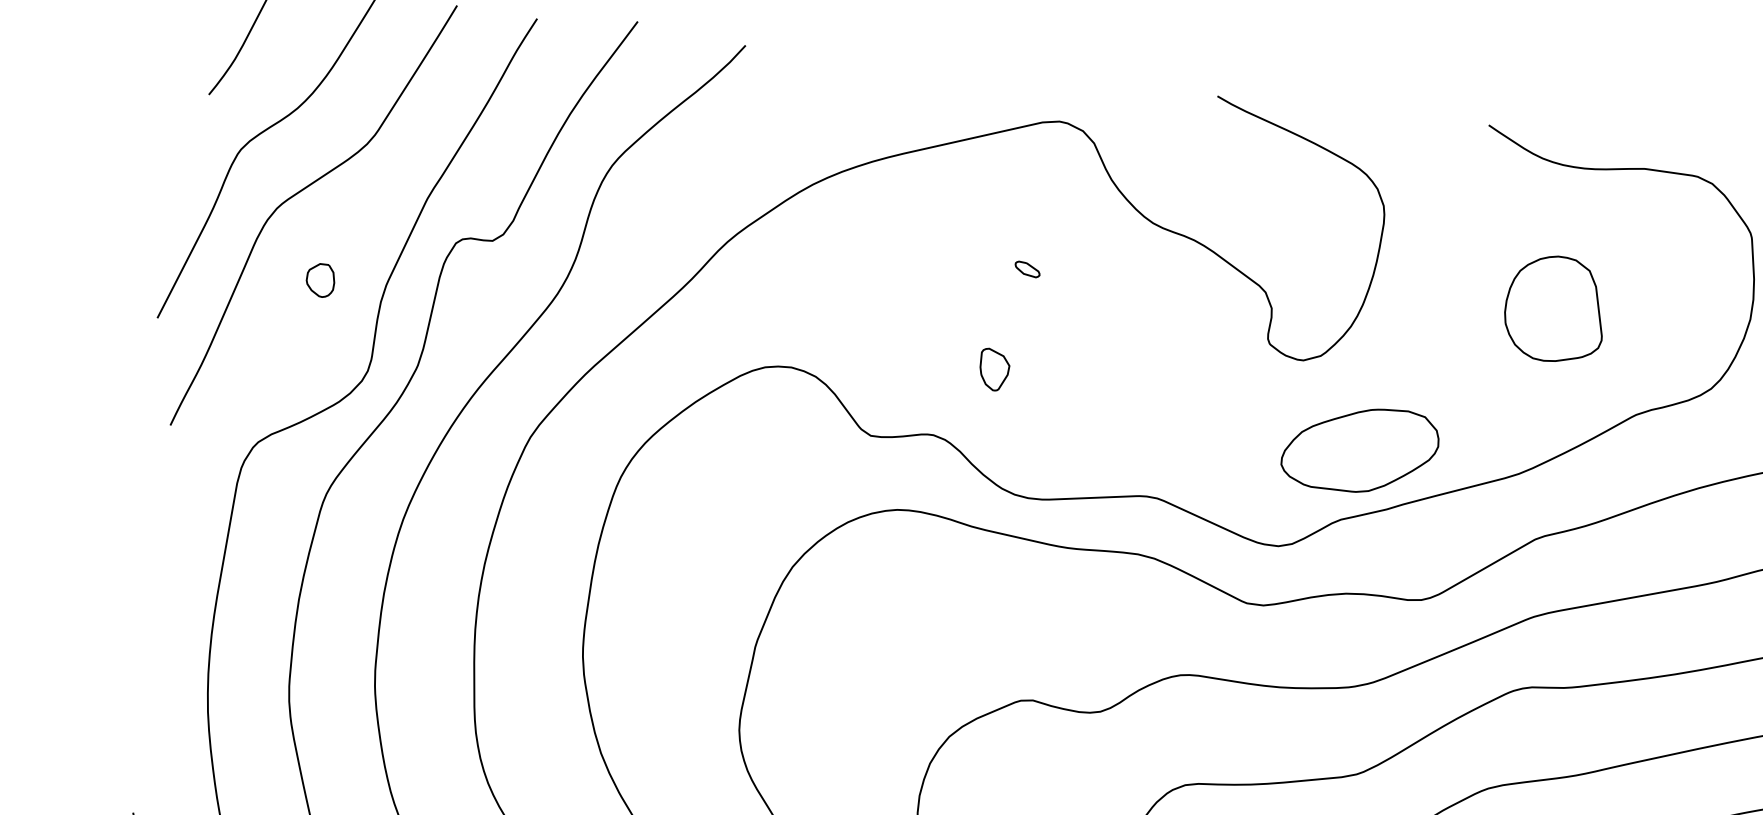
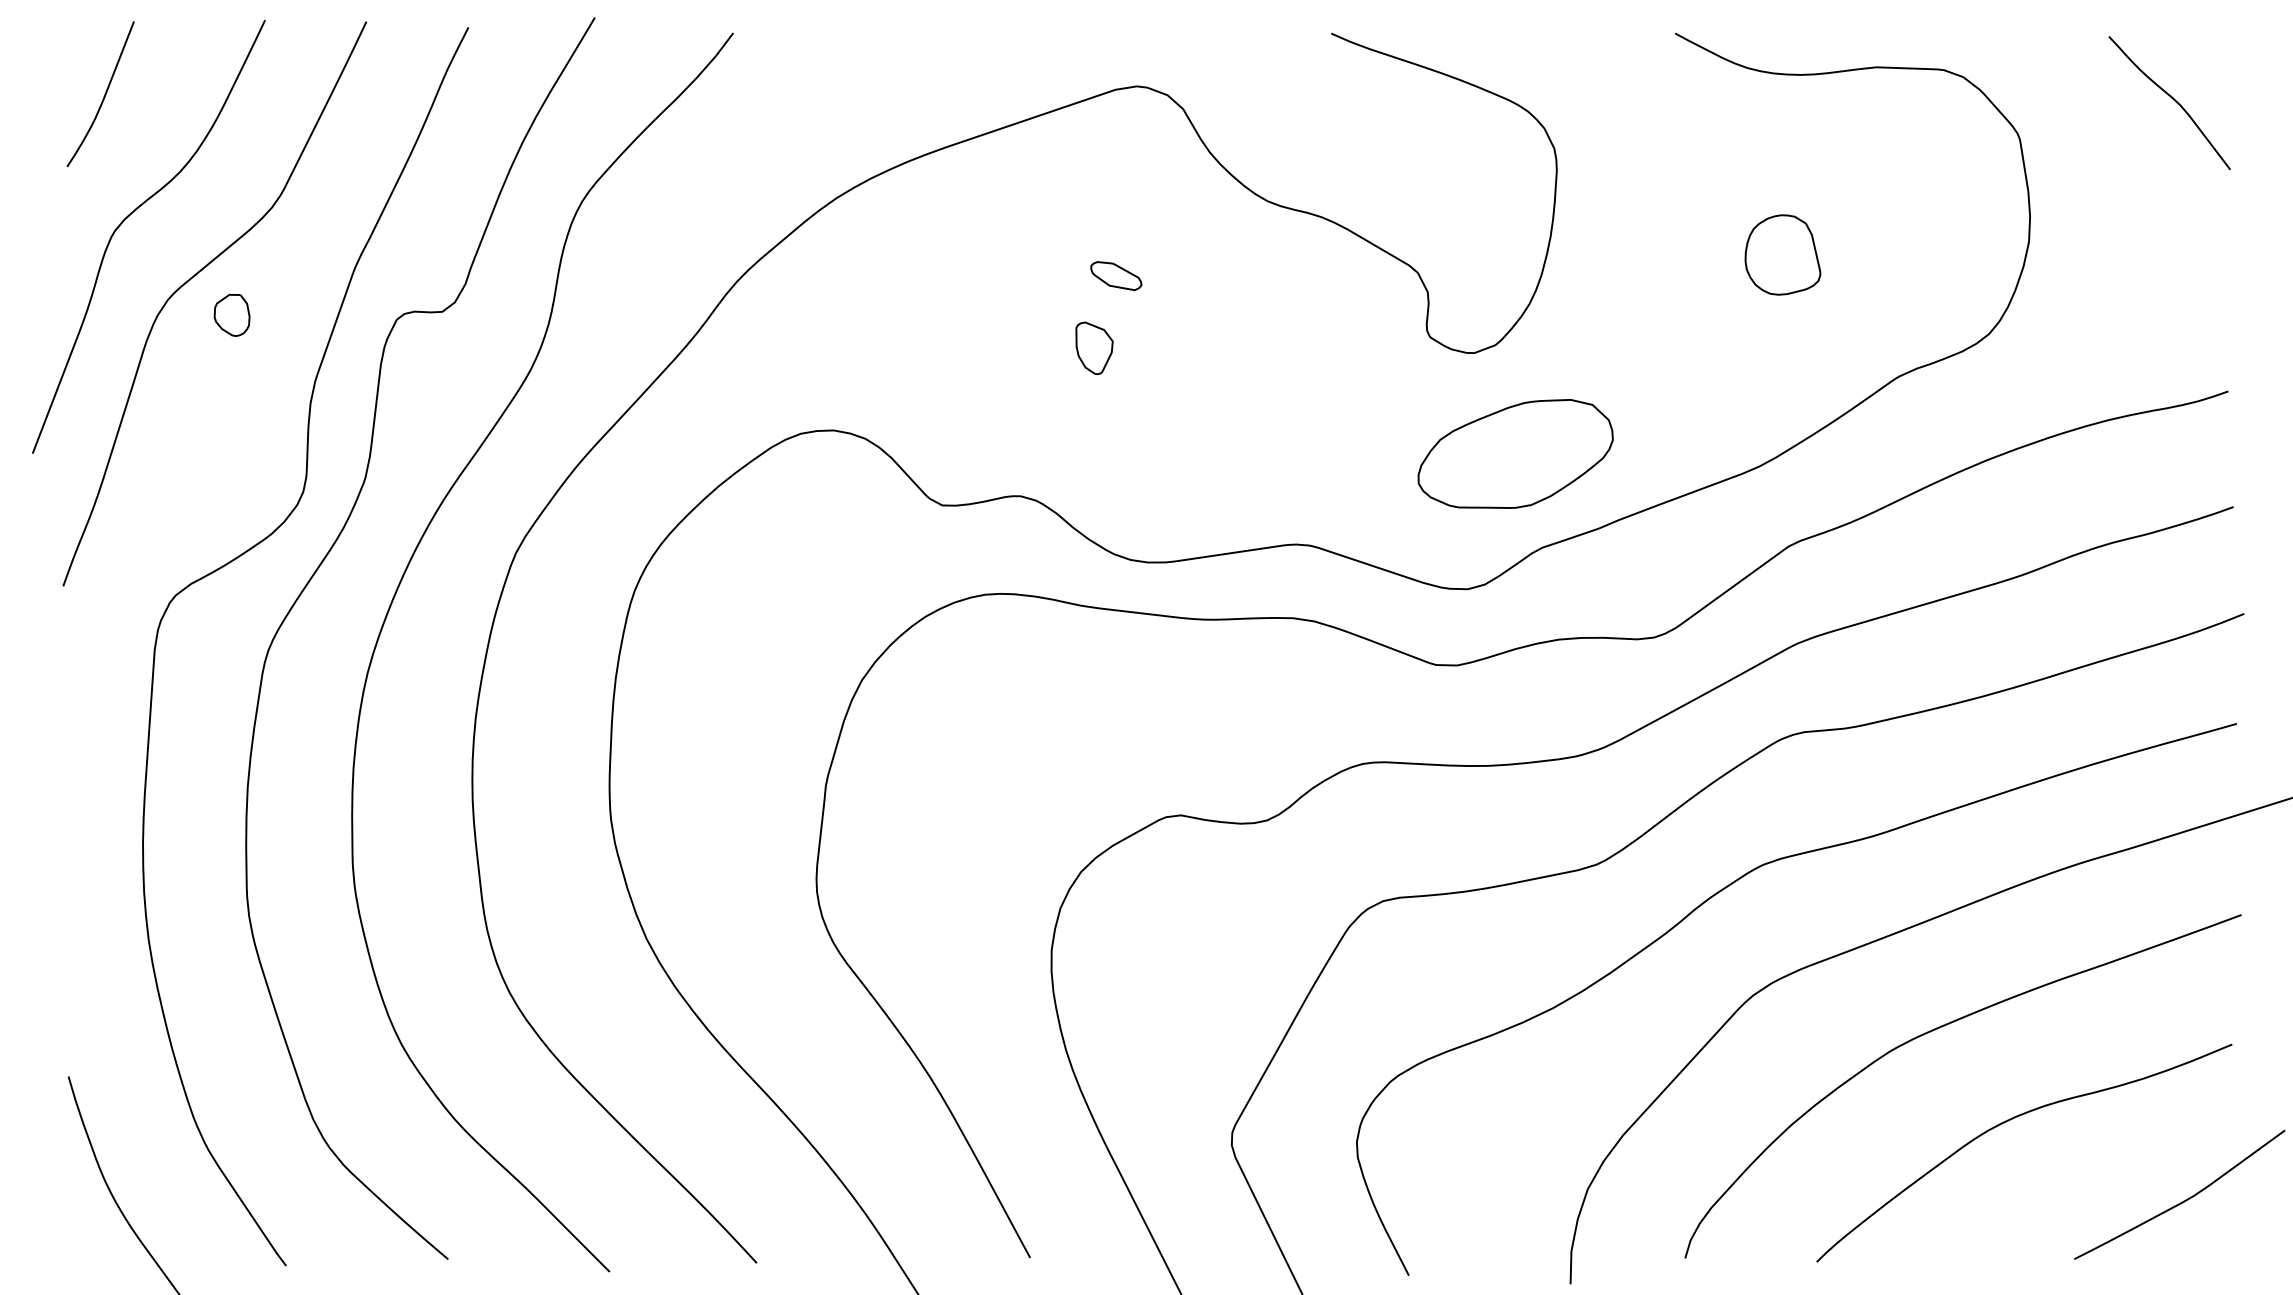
part: (1027, 269) -> (1116, 275), size x1.6
part: (320, 280) -> (231, 315), moved
part: (1554, 308) -> (1782, 254), size x0.6
part: (994, 369) -> (1094, 347), moved
part: (1360, 449) -> (1515, 453), moved

